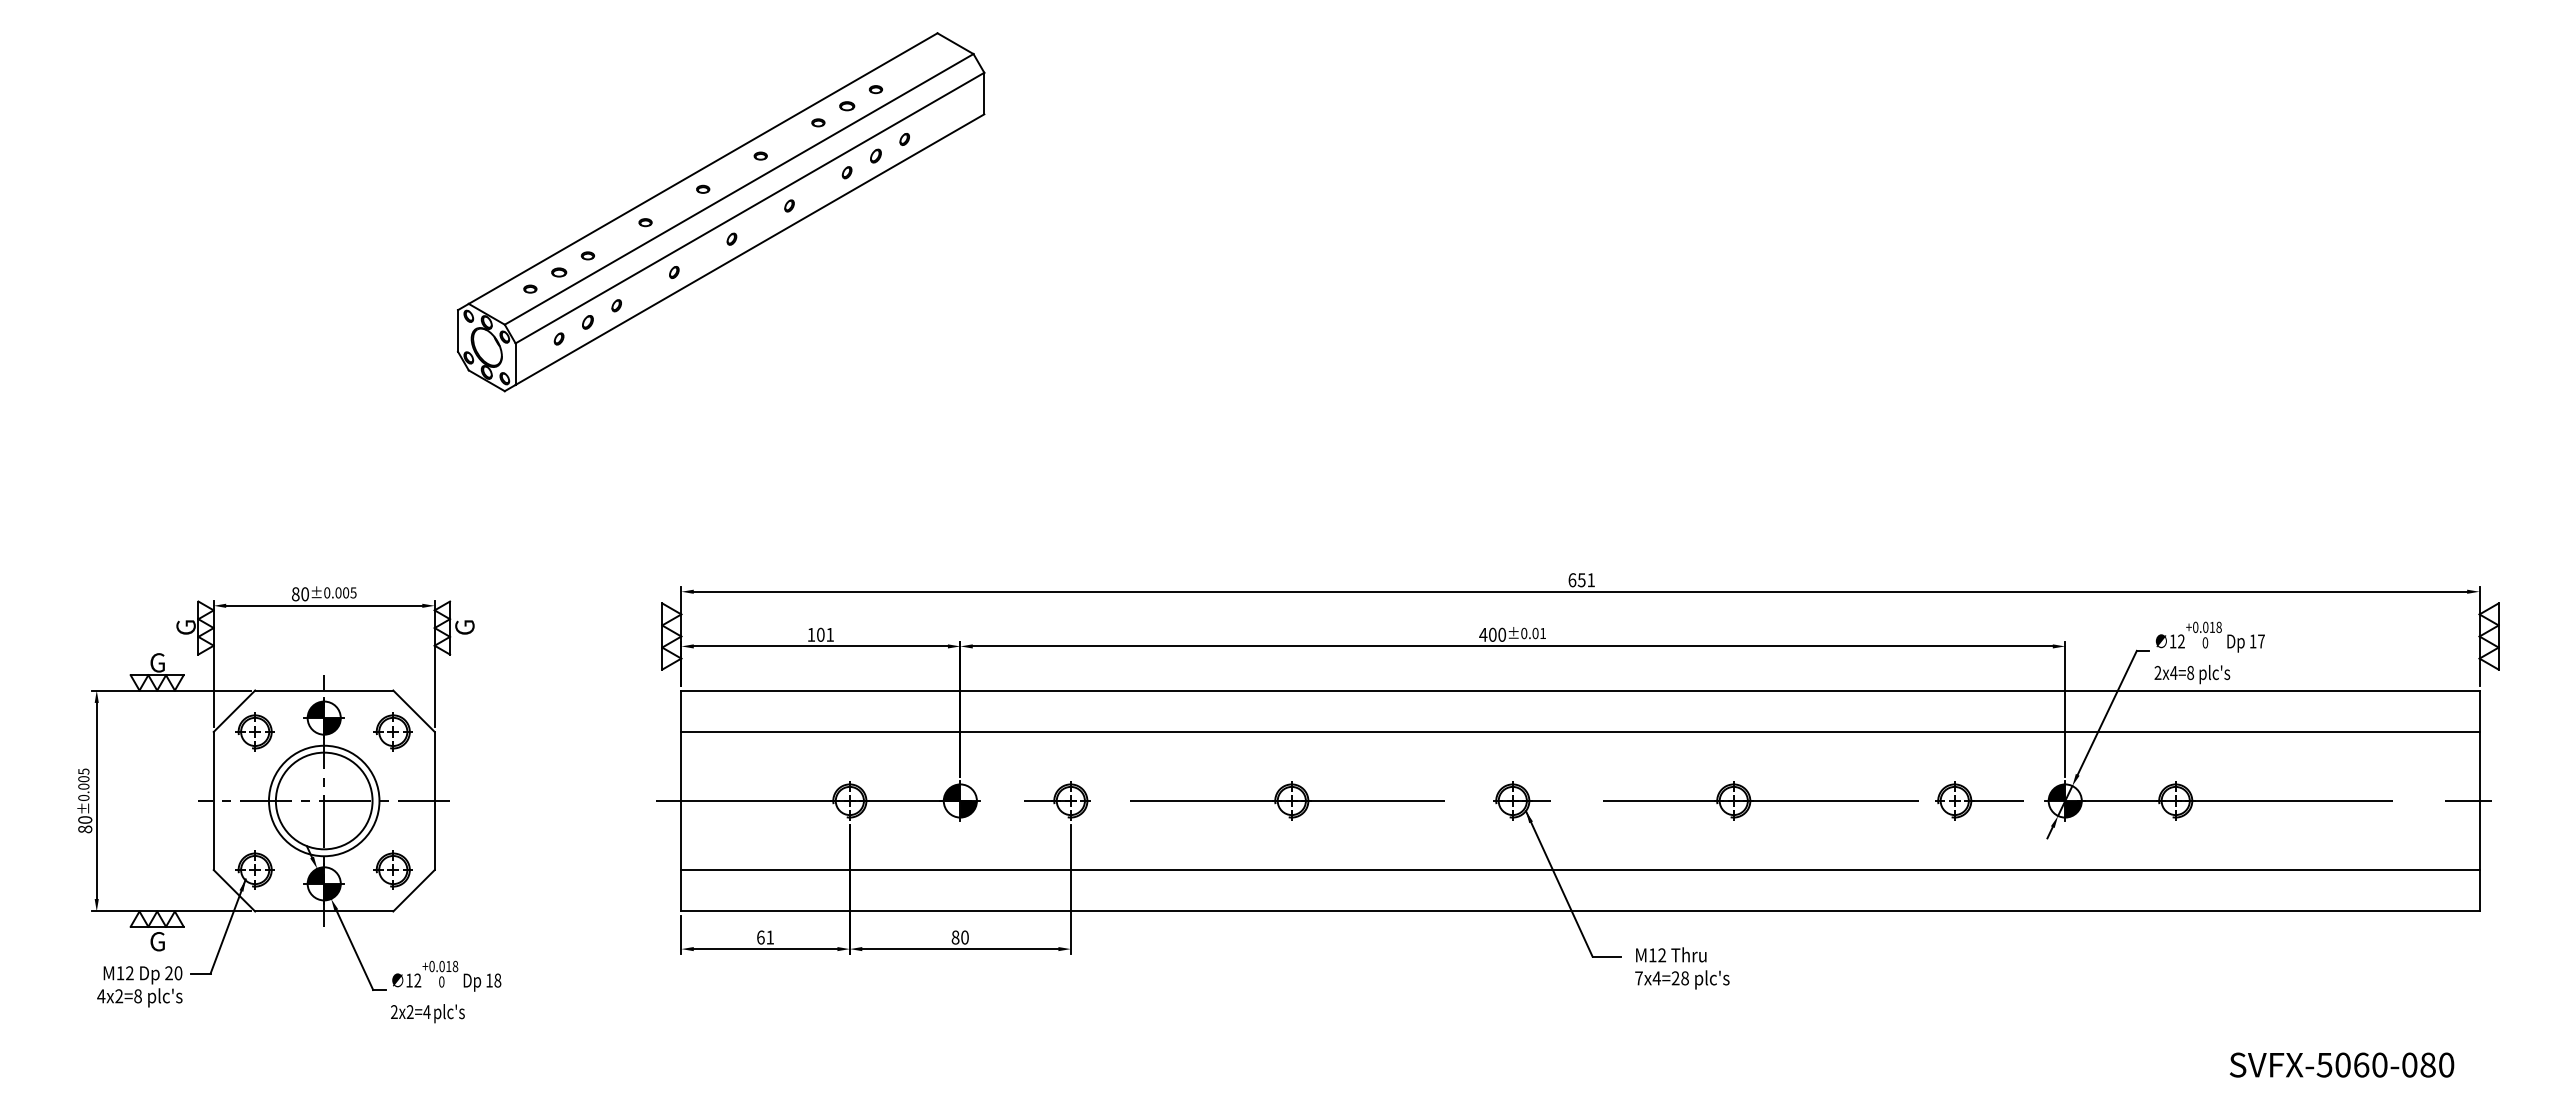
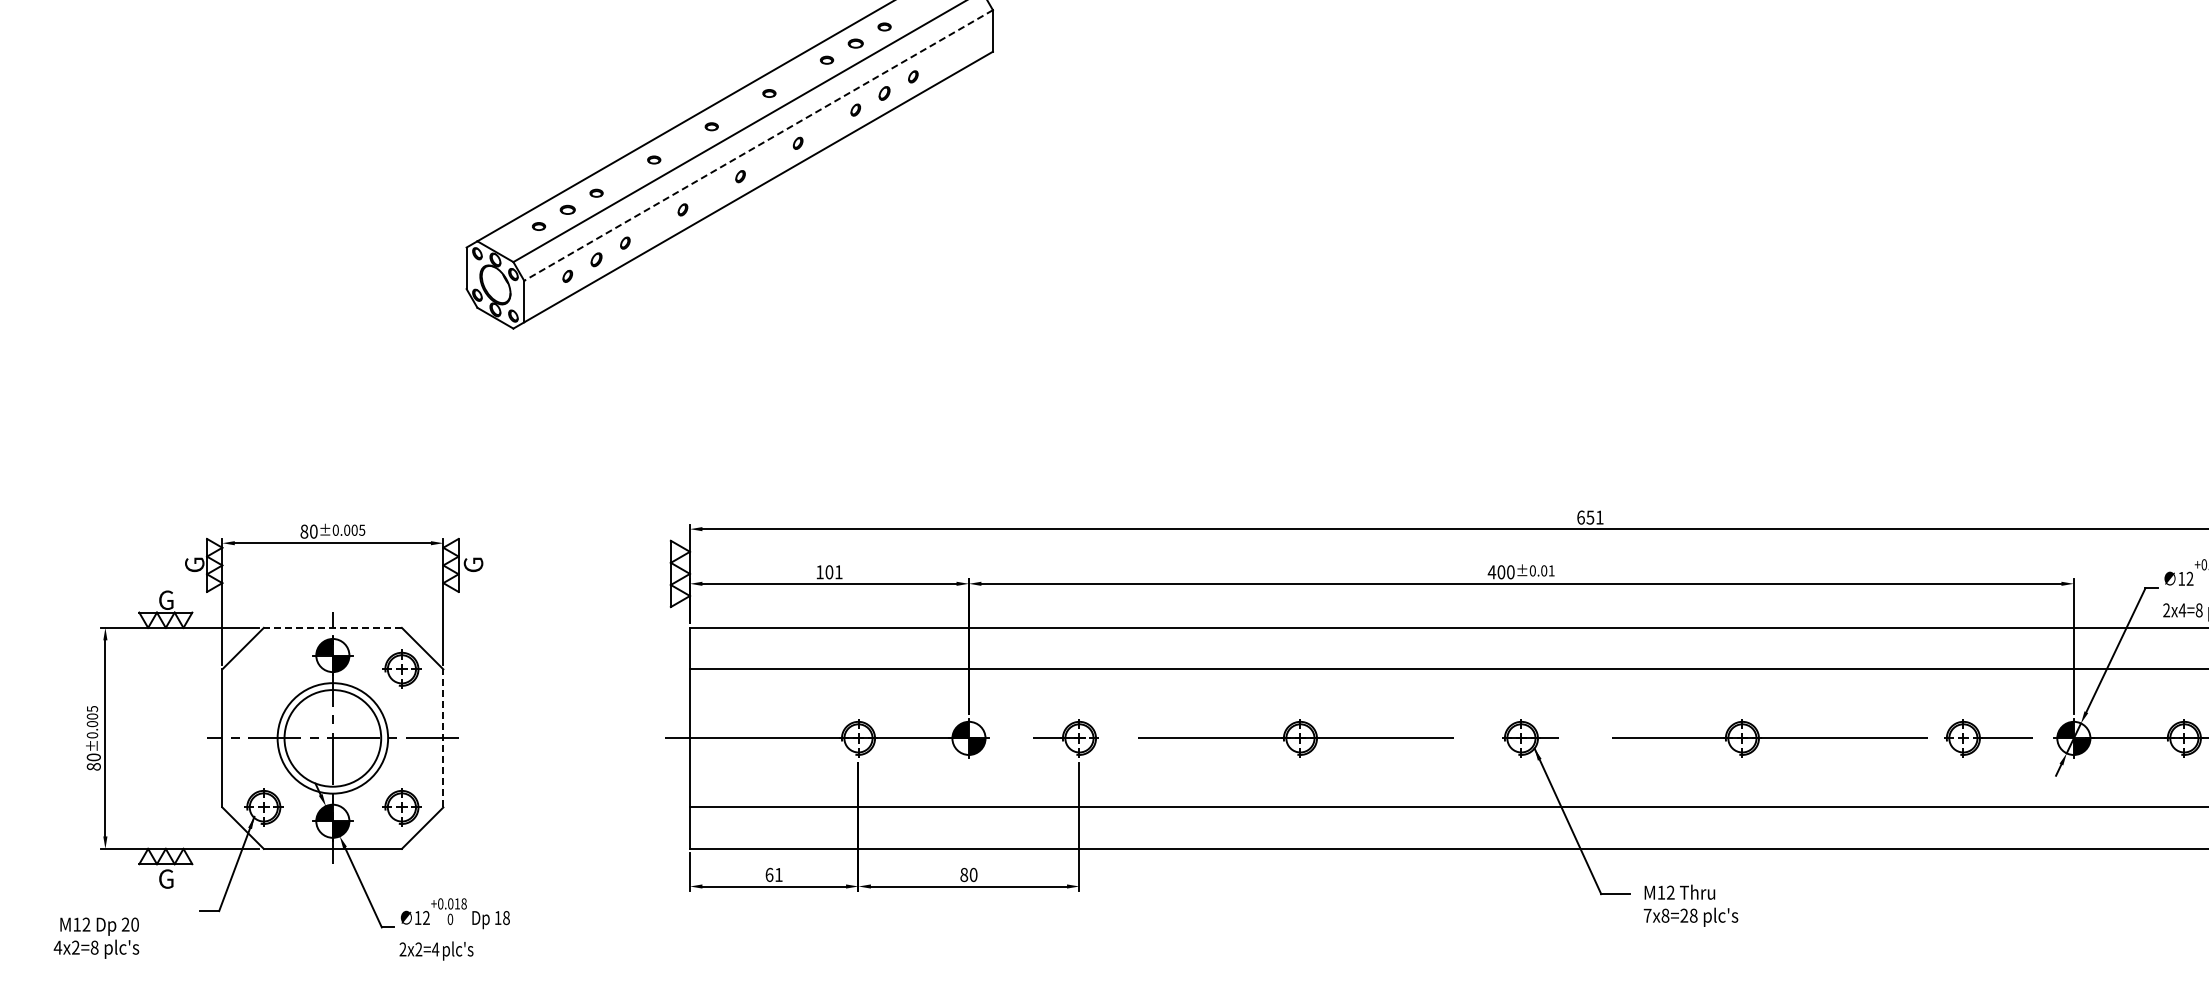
line: (749, 208) -> (758, 145), solid -> dashed
line: (323, 690) -> (332, 627), solid -> dashed
part: (254, 731) -> (263, 668), removed
line: (434, 800) -> (443, 737), solid -> dashed
text: (1656, 978) -> (1665, 915), 7x4=28 -> 7x8=28
text: (139, 986) -> (96, 937), moved

